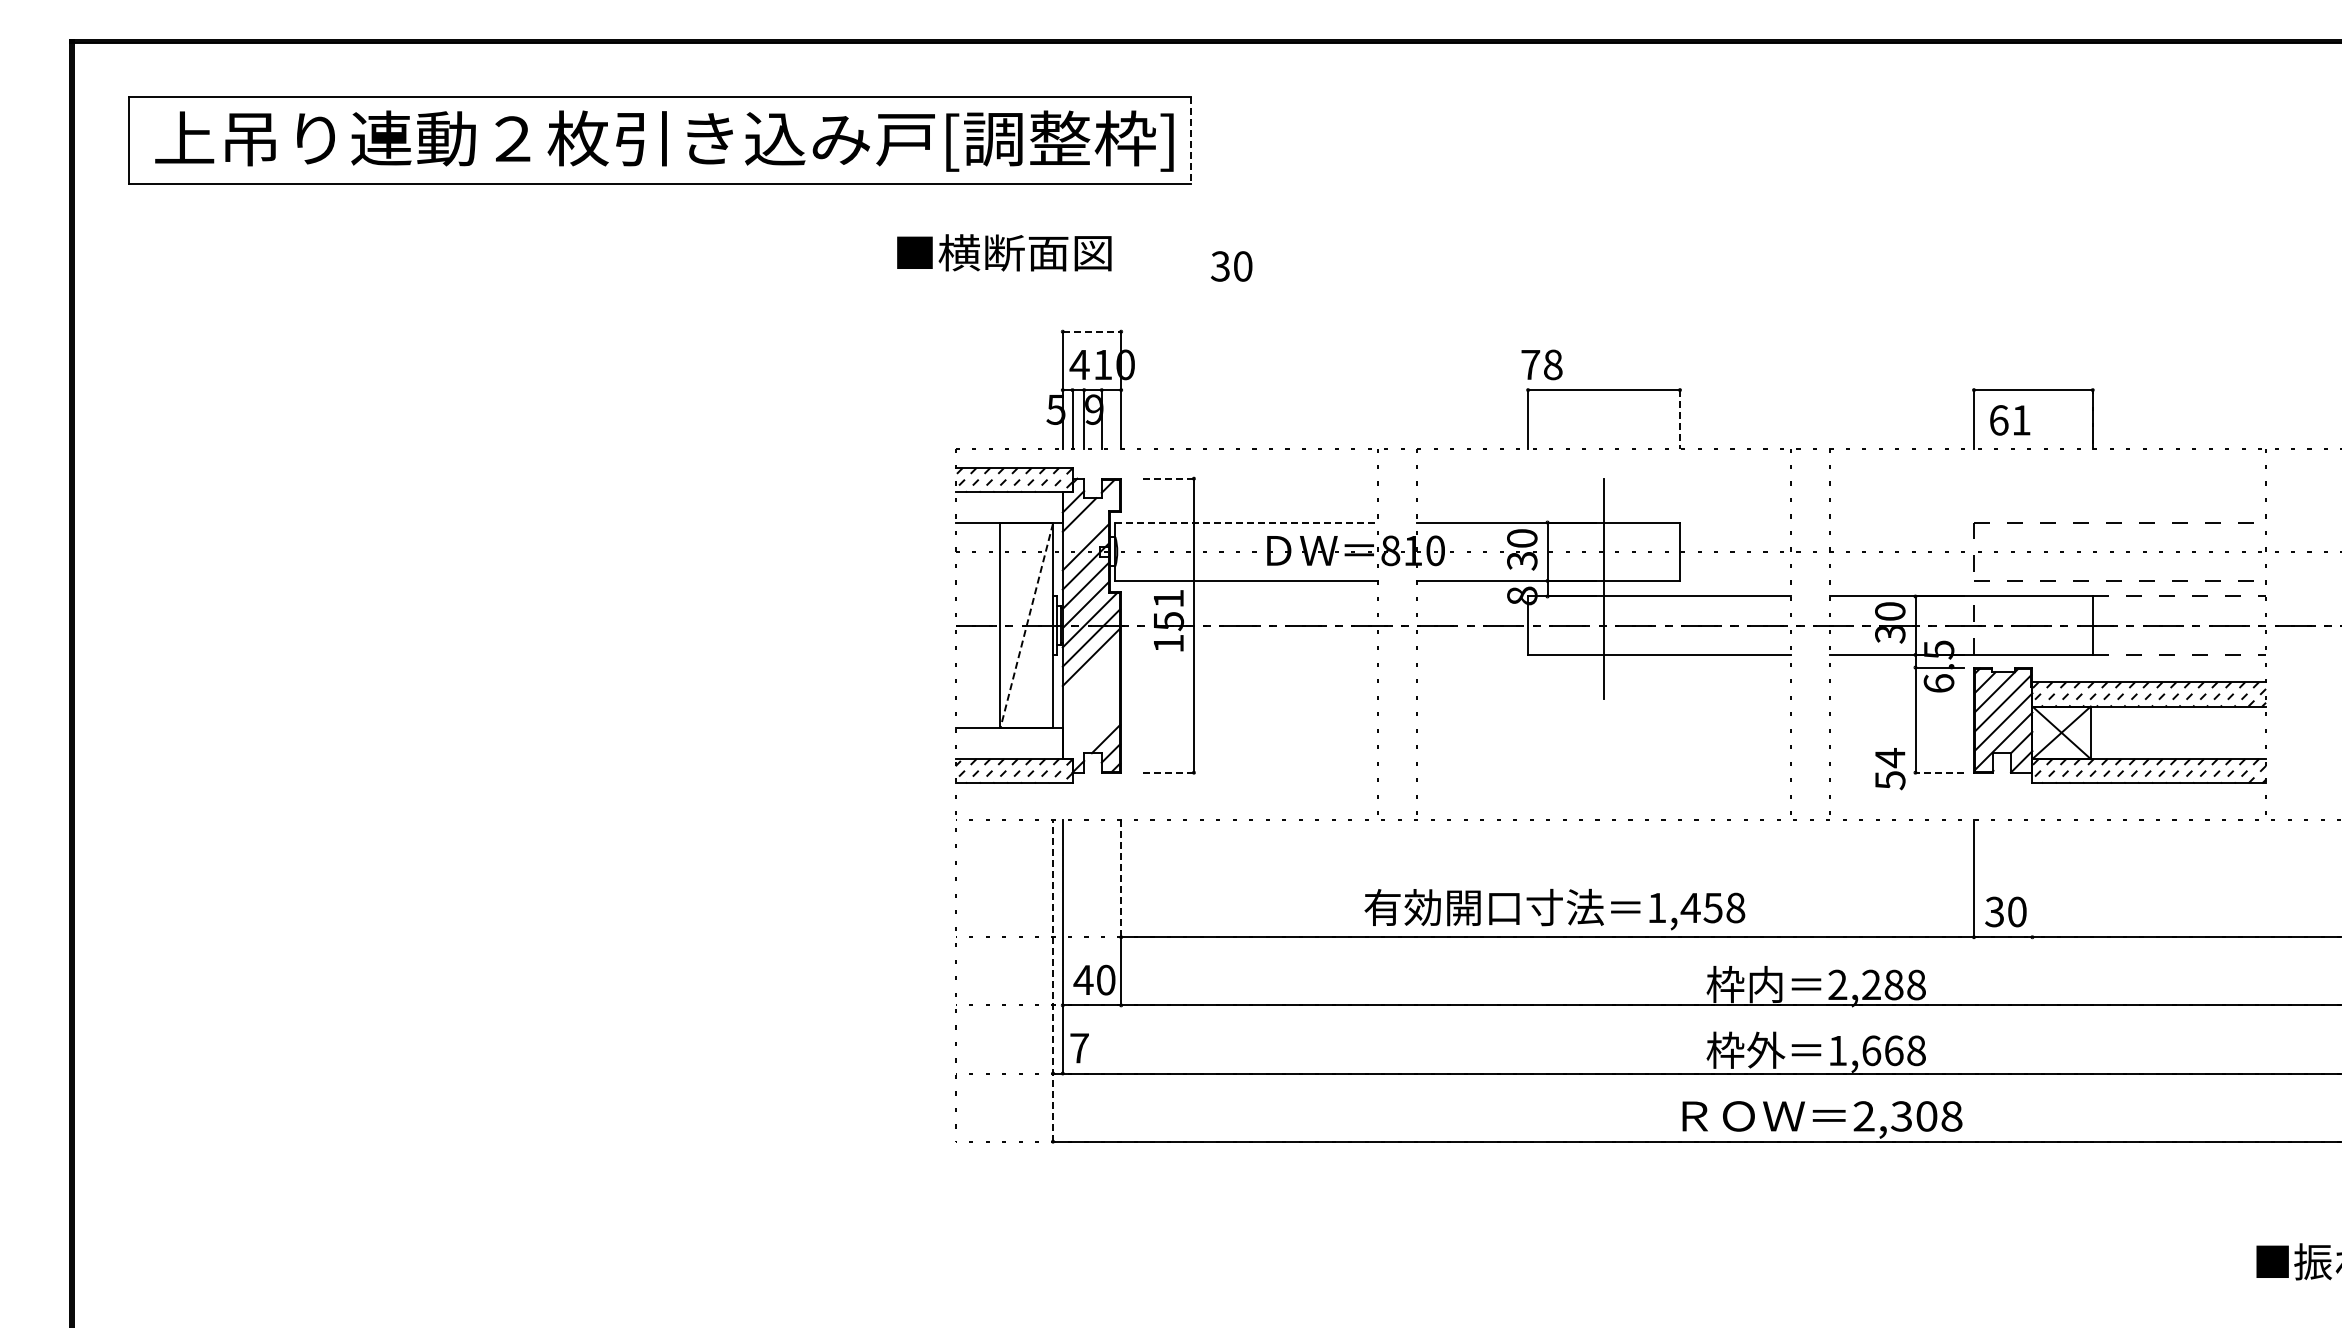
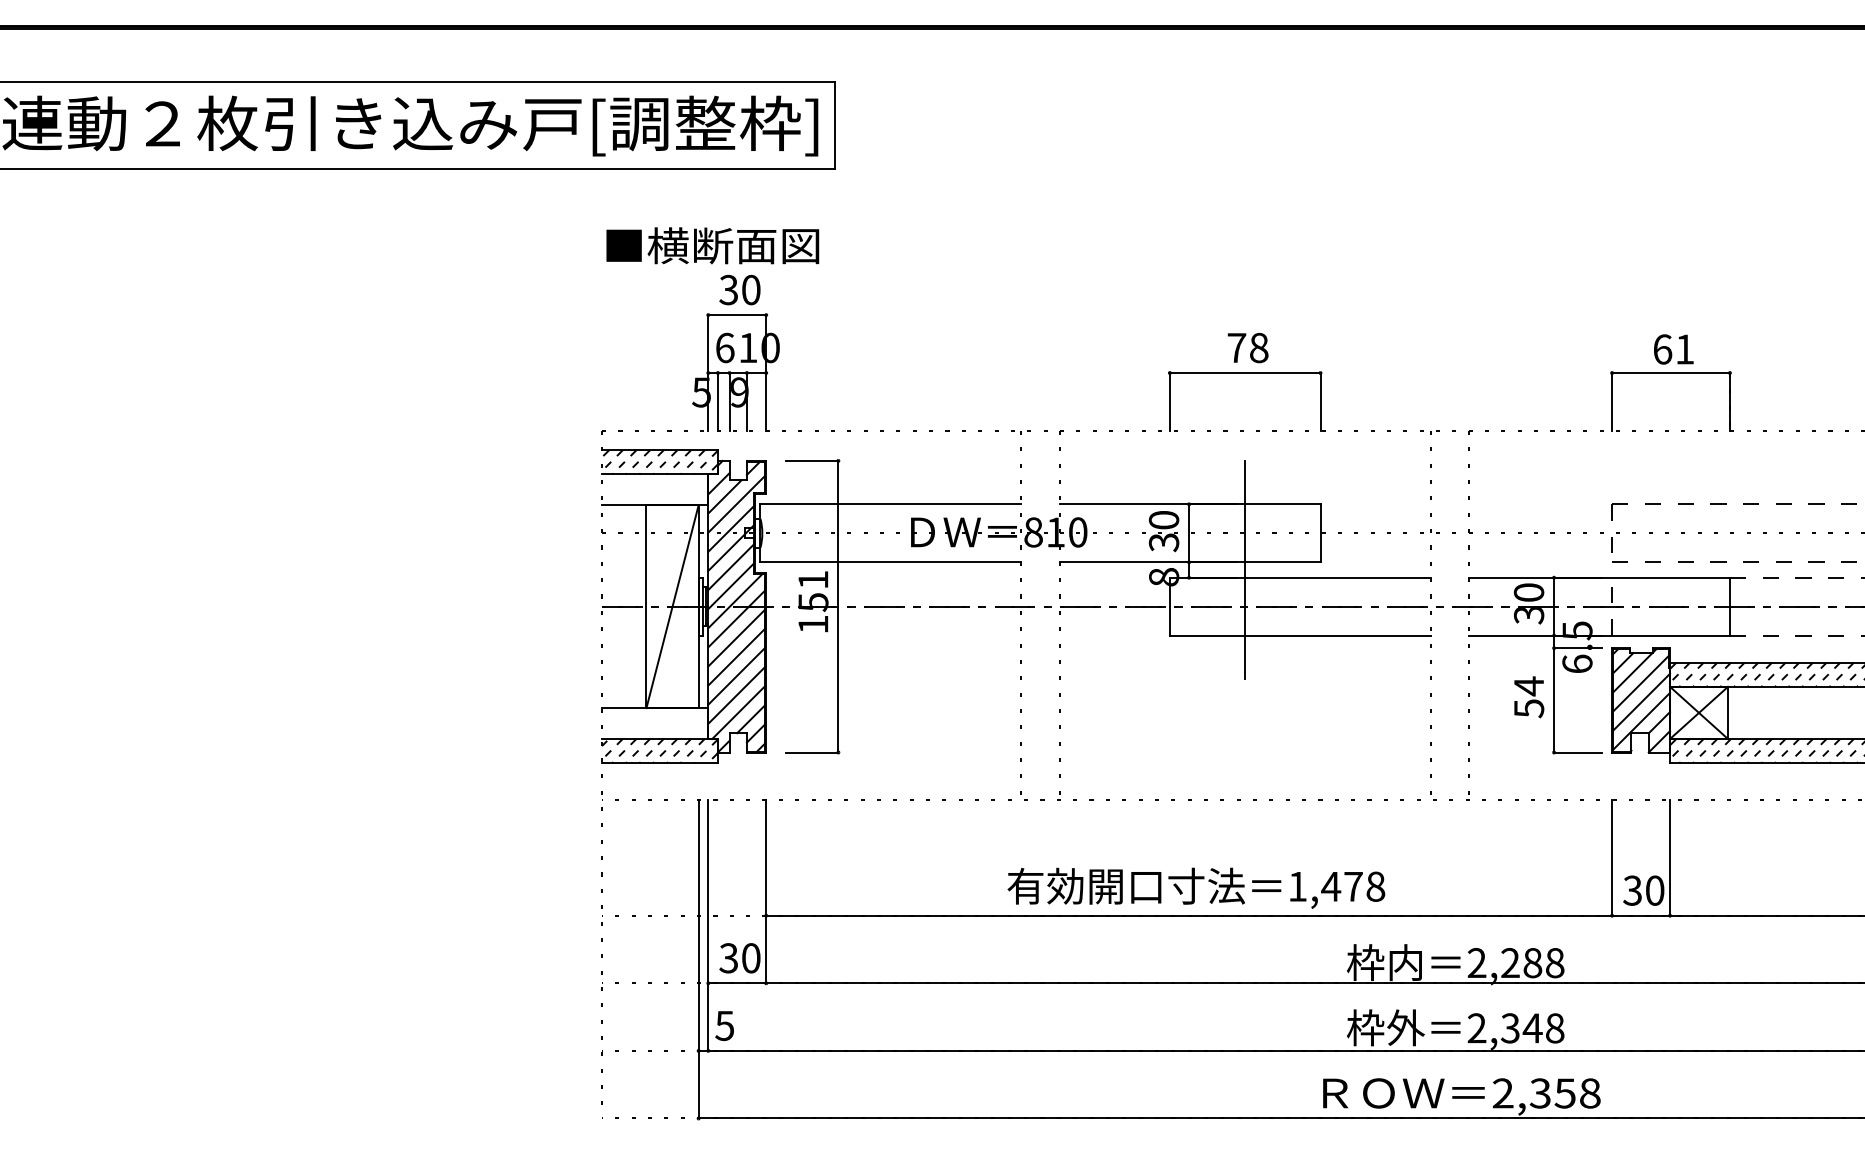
line: (1190, 140) -> (834, 125), dashed -> solid
text: (1004, 252) -> (712, 245), moved
text: (1231, 266) -> (739, 290), moved
line: (1092, 331) -> (737, 314), dashed -> solid
text: (1079, 364) -> (724, 347), 4 -> 6
text: (1541, 364) -> (1247, 347), moved
line: (1679, 419) -> (1320, 402), dashed -> solid
text: (2010, 420) -> (1674, 349), moved
line: (1167, 478) -> (812, 460), dashed -> solid
line: (1091, 522) -> (736, 504), added
line: (1247, 522) -> (891, 504), dashed -> solid
line: (1026, 625) -> (672, 606), dashed -> solid
line: (1091, 676) -> (736, 657), added
line: (1091, 695) -> (736, 675), added
line: (1091, 714) -> (736, 694), added
line: (1093, 732) -> (738, 712), added
text: (1890, 769) -> (1529, 697), moved
line: (1167, 772) -> (812, 752), dashed -> solid
line: (1939, 772) -> (1577, 752), dashed -> solid
line: (2032, 878) -> (1670, 857), added
line: (1121, 879) -> (766, 858), dashed -> solid
text: (1712, 908) -> (1352, 887), 1,458 -> 1,478
text: (1083, 979) -> (728, 957), 40 -> 30
line: (1053, 981) -> (699, 959), dashed -> solid
text: (1078, 1048) -> (723, 1026), 7 -> 5
text: (1866, 1050) -> (1505, 1028), 1,668 -> 2,348
text: (1926, 1116) -> (1565, 1093), 2,308 -> 2,358

